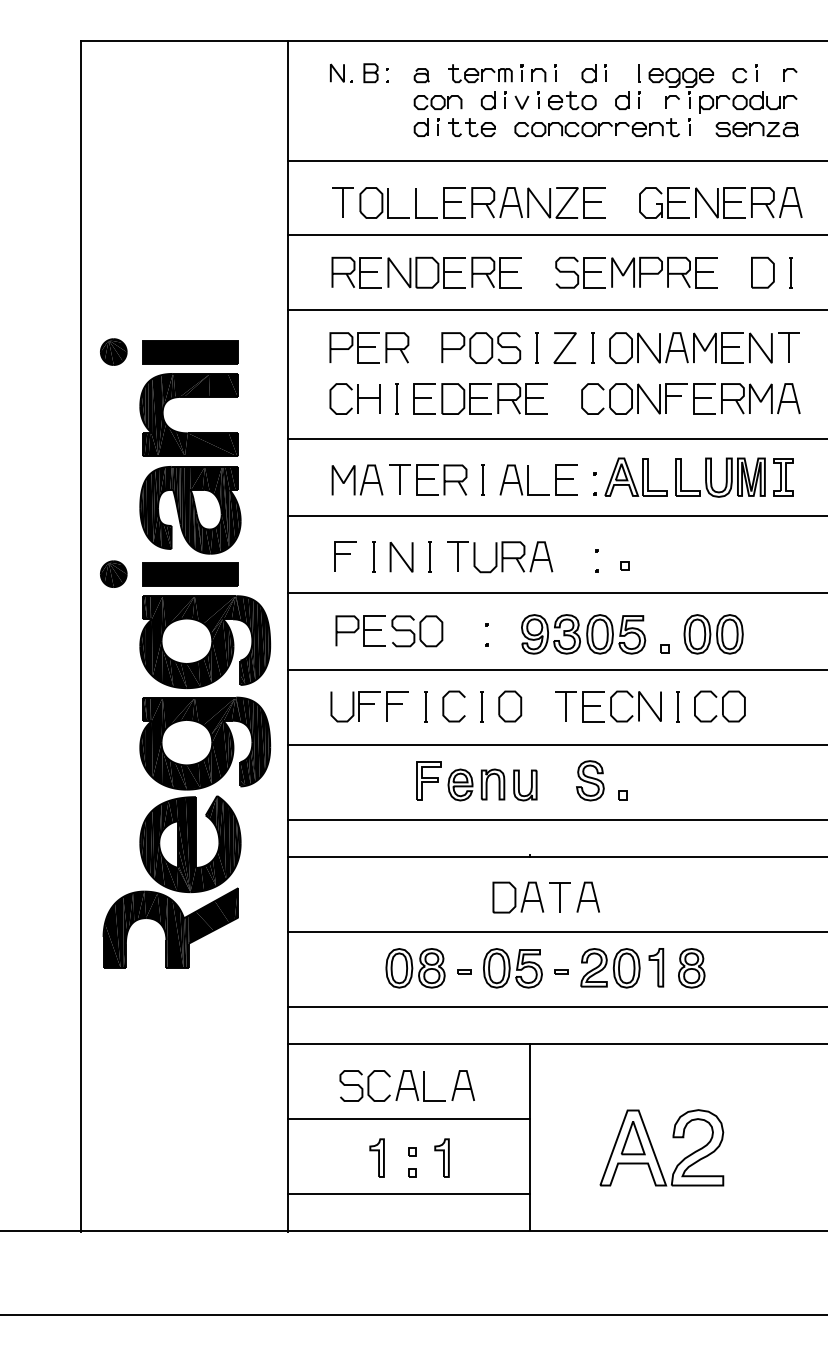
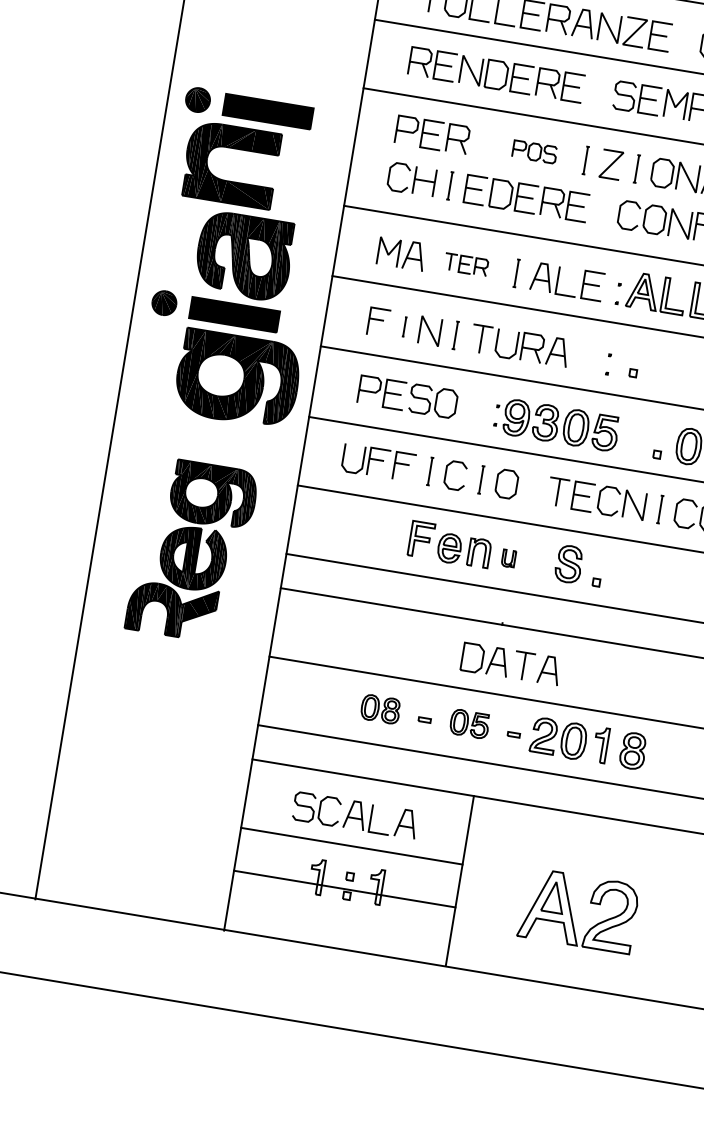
part: (481, 347) -> (534, 151), size x0.6
part: (188, 397) -> (232, 148), moved
part: (428, 479) -> (466, 264), size x0.6
part: (373, 556) -> (404, 326), size x0.7
part: (583, 634) -> (561, 425), moved
part: (525, 785) -> (508, 558), size x0.6
part: (186, 832) -> (191, 550), size x0.7
part: (415, 968) -> (380, 709), size x0.7
part: (512, 968) -> (469, 724), size x0.7
line: (408, 1194) -> (344, 889), moved

